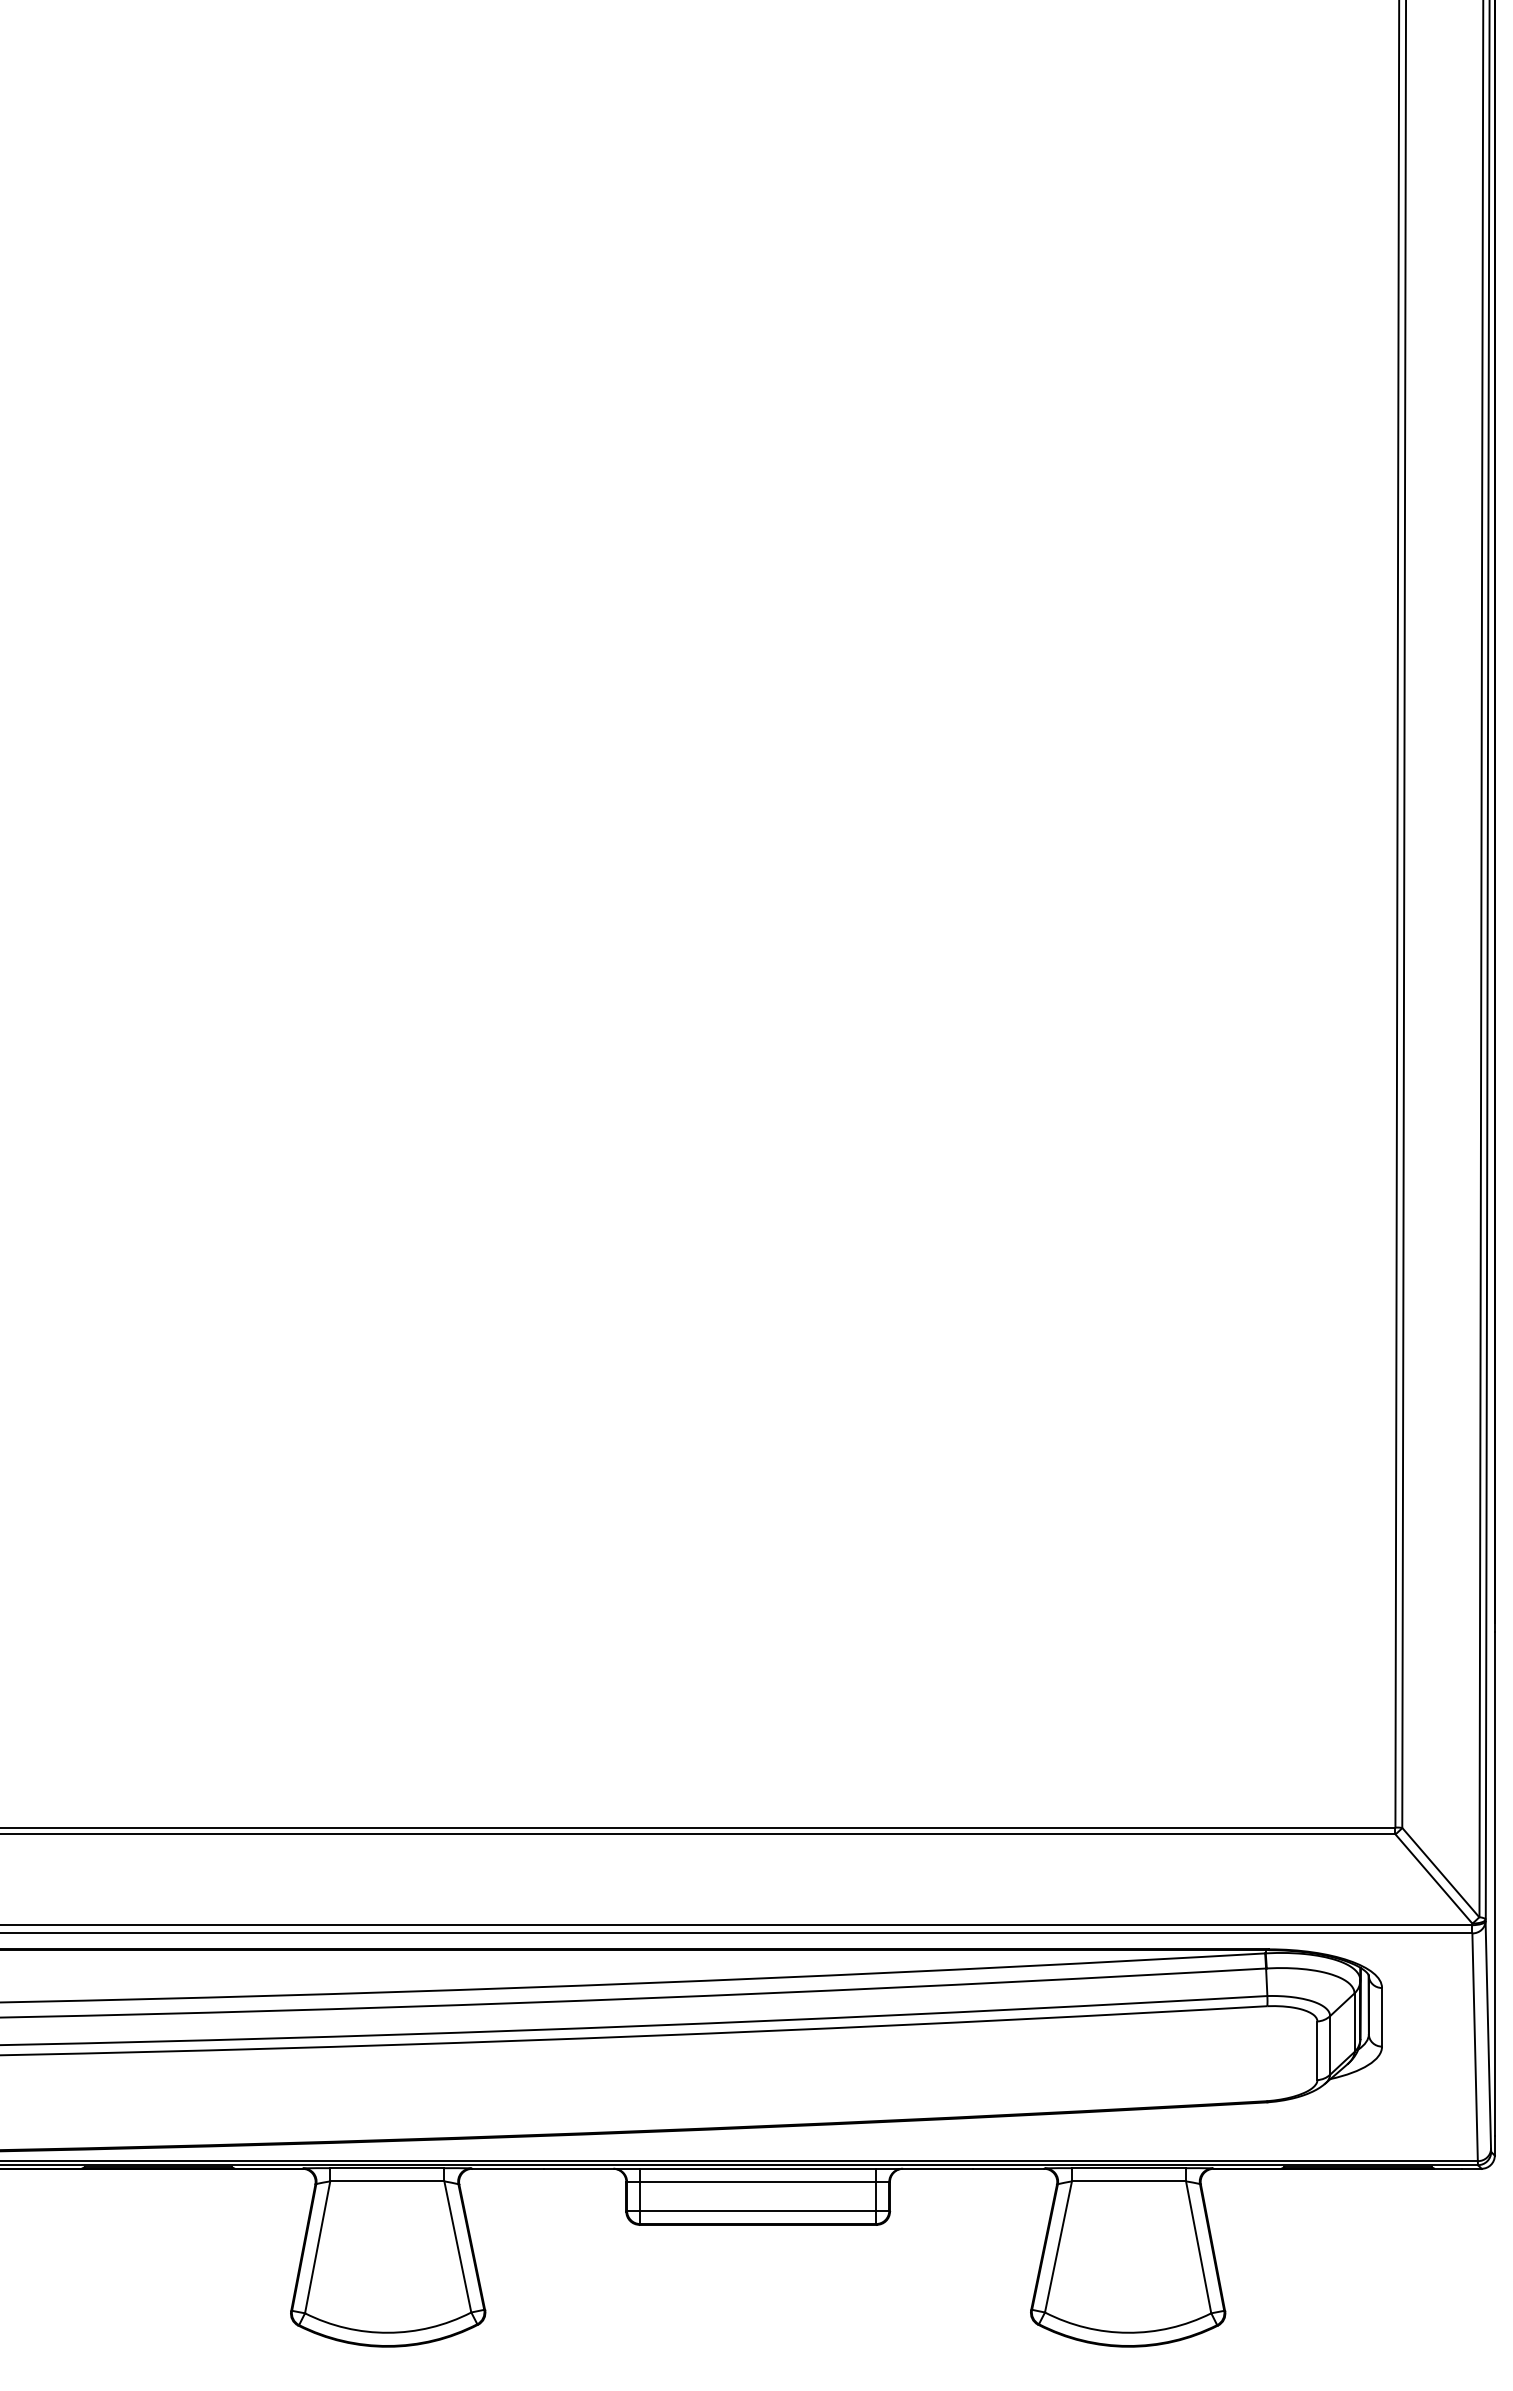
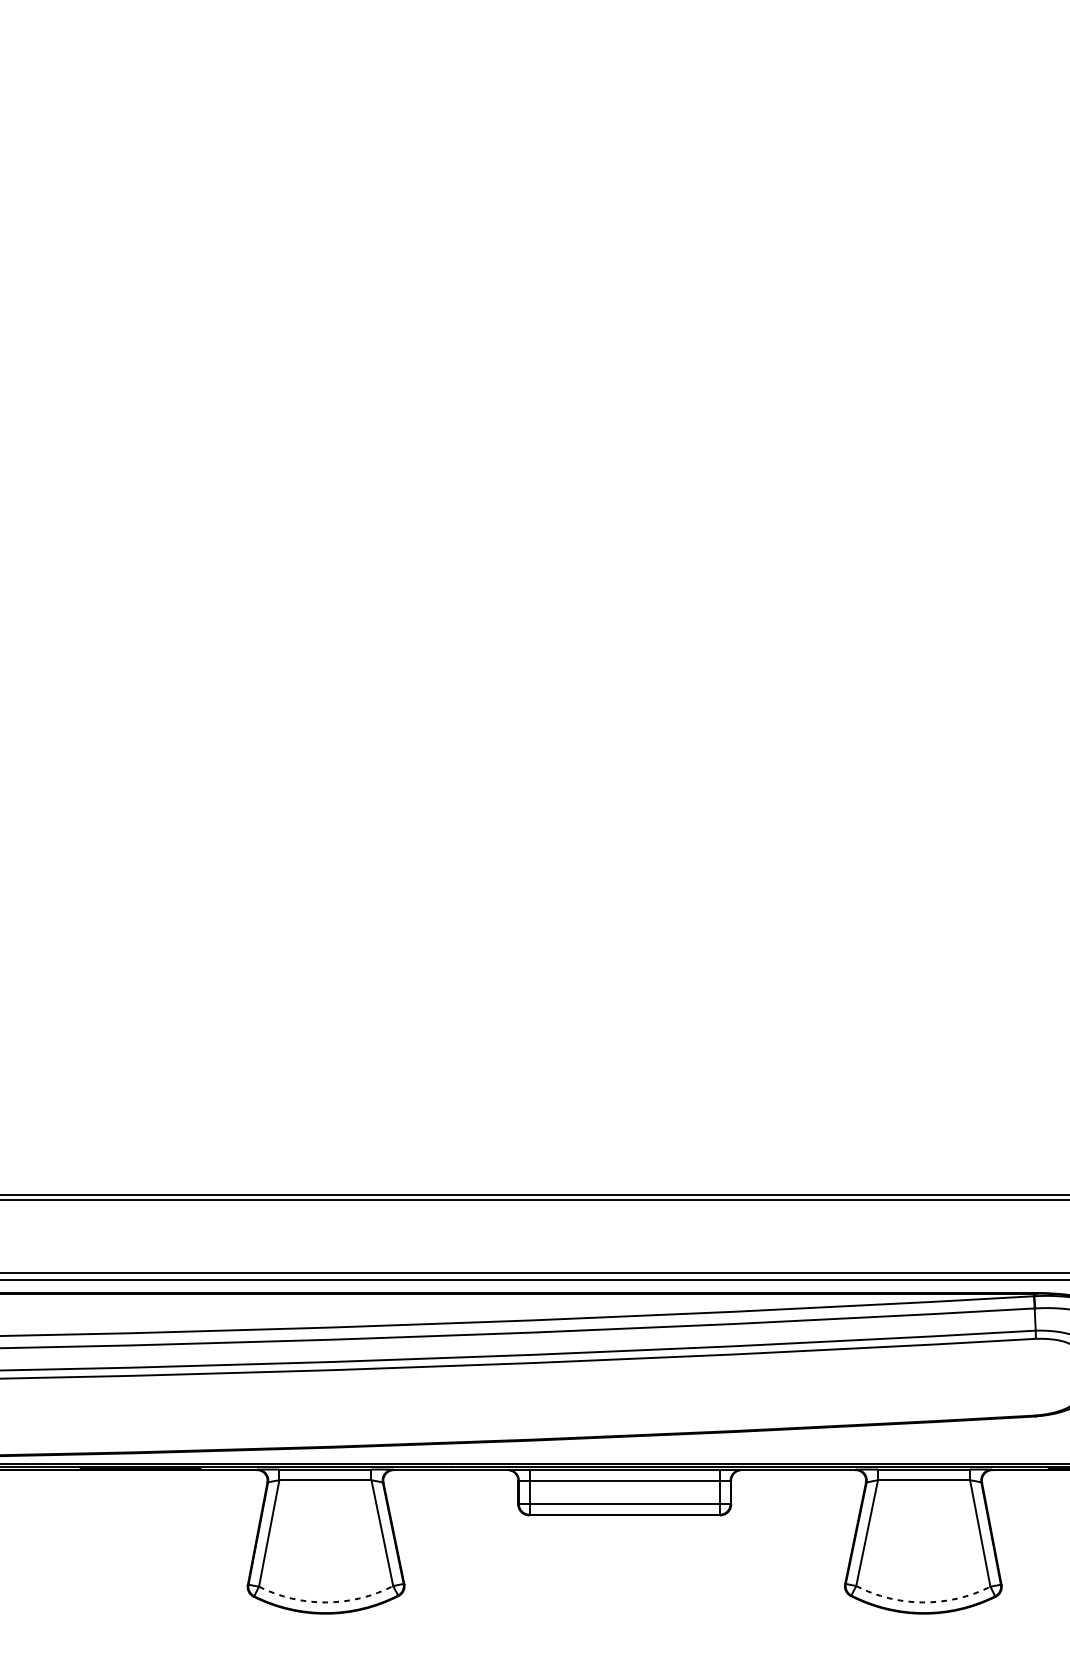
arc: (388, 2332) -> (326, 1602), solid -> dashed
arc: (1128, 2332) -> (923, 1602), solid -> dashed

